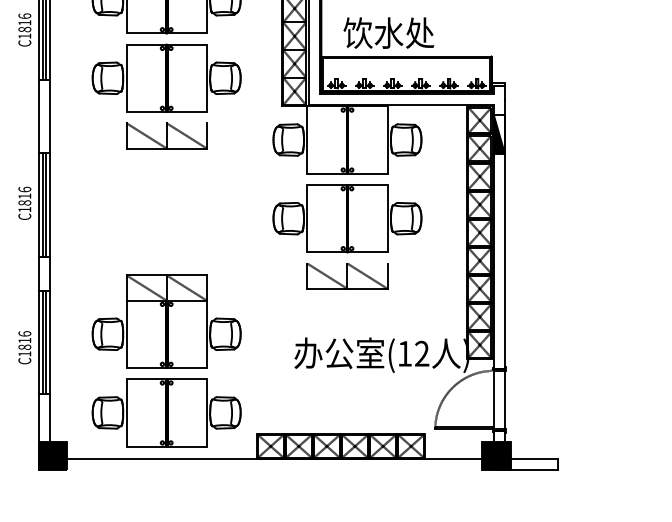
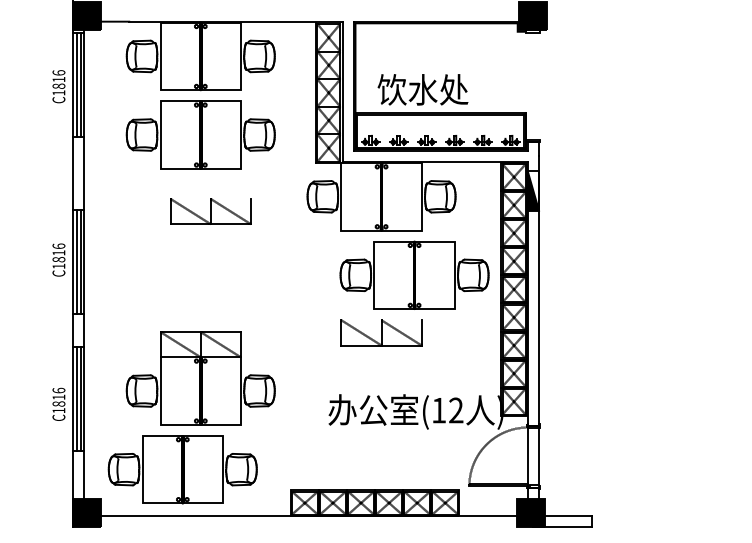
part: (166, 135) -> (210, 211), moved
part: (347, 217) -> (414, 274), moved
part: (166, 412) -> (182, 469), moved

